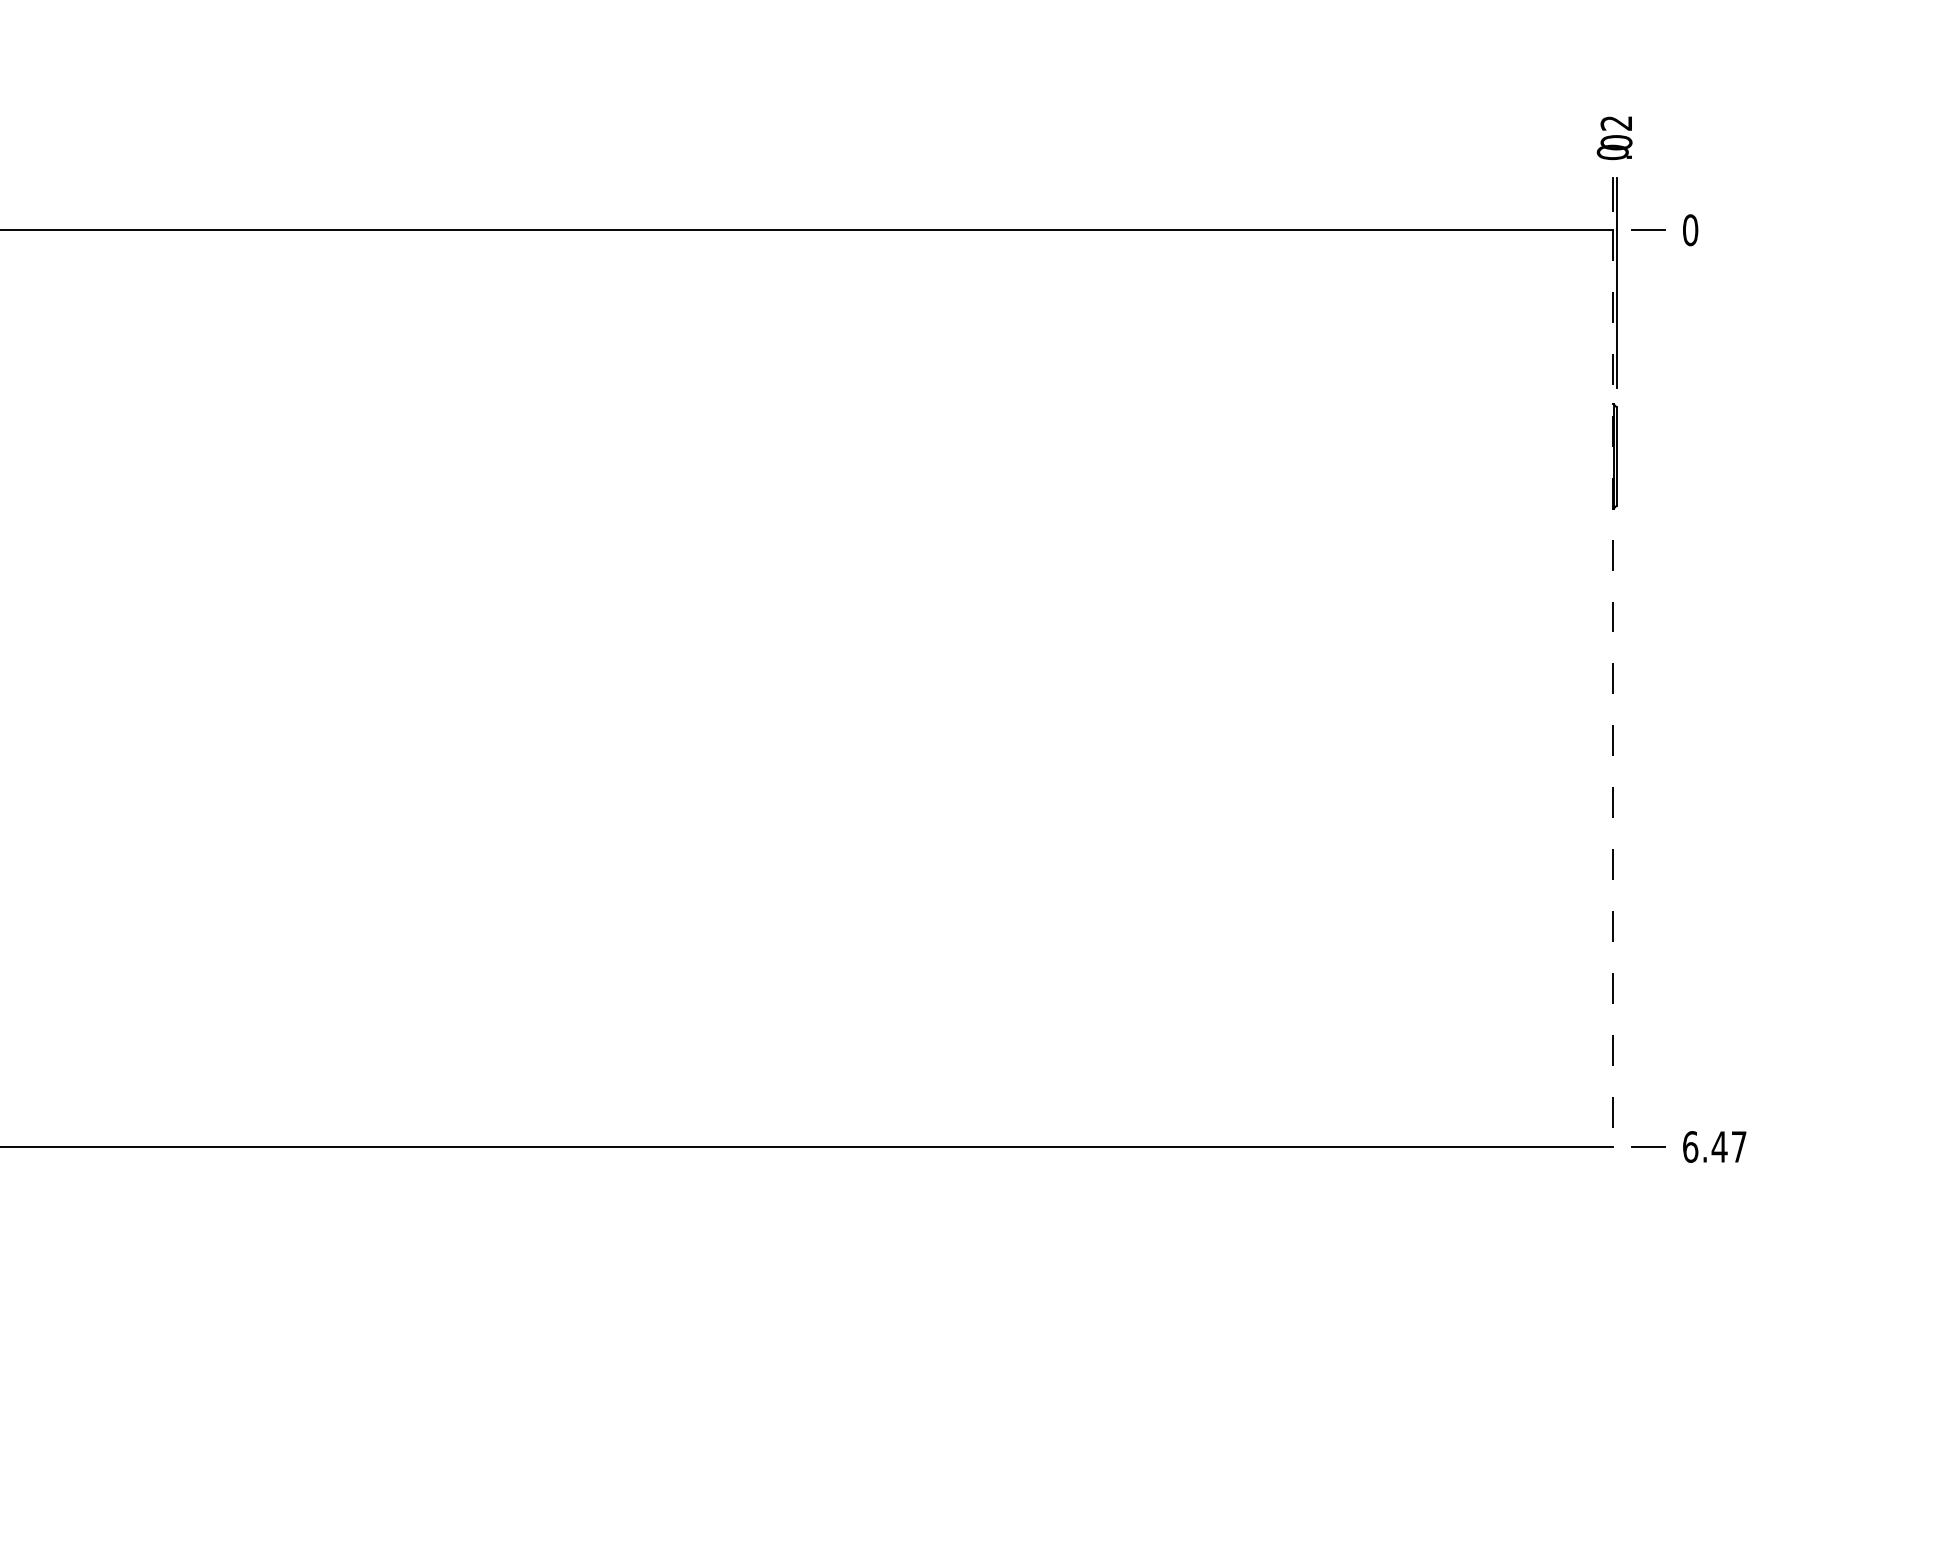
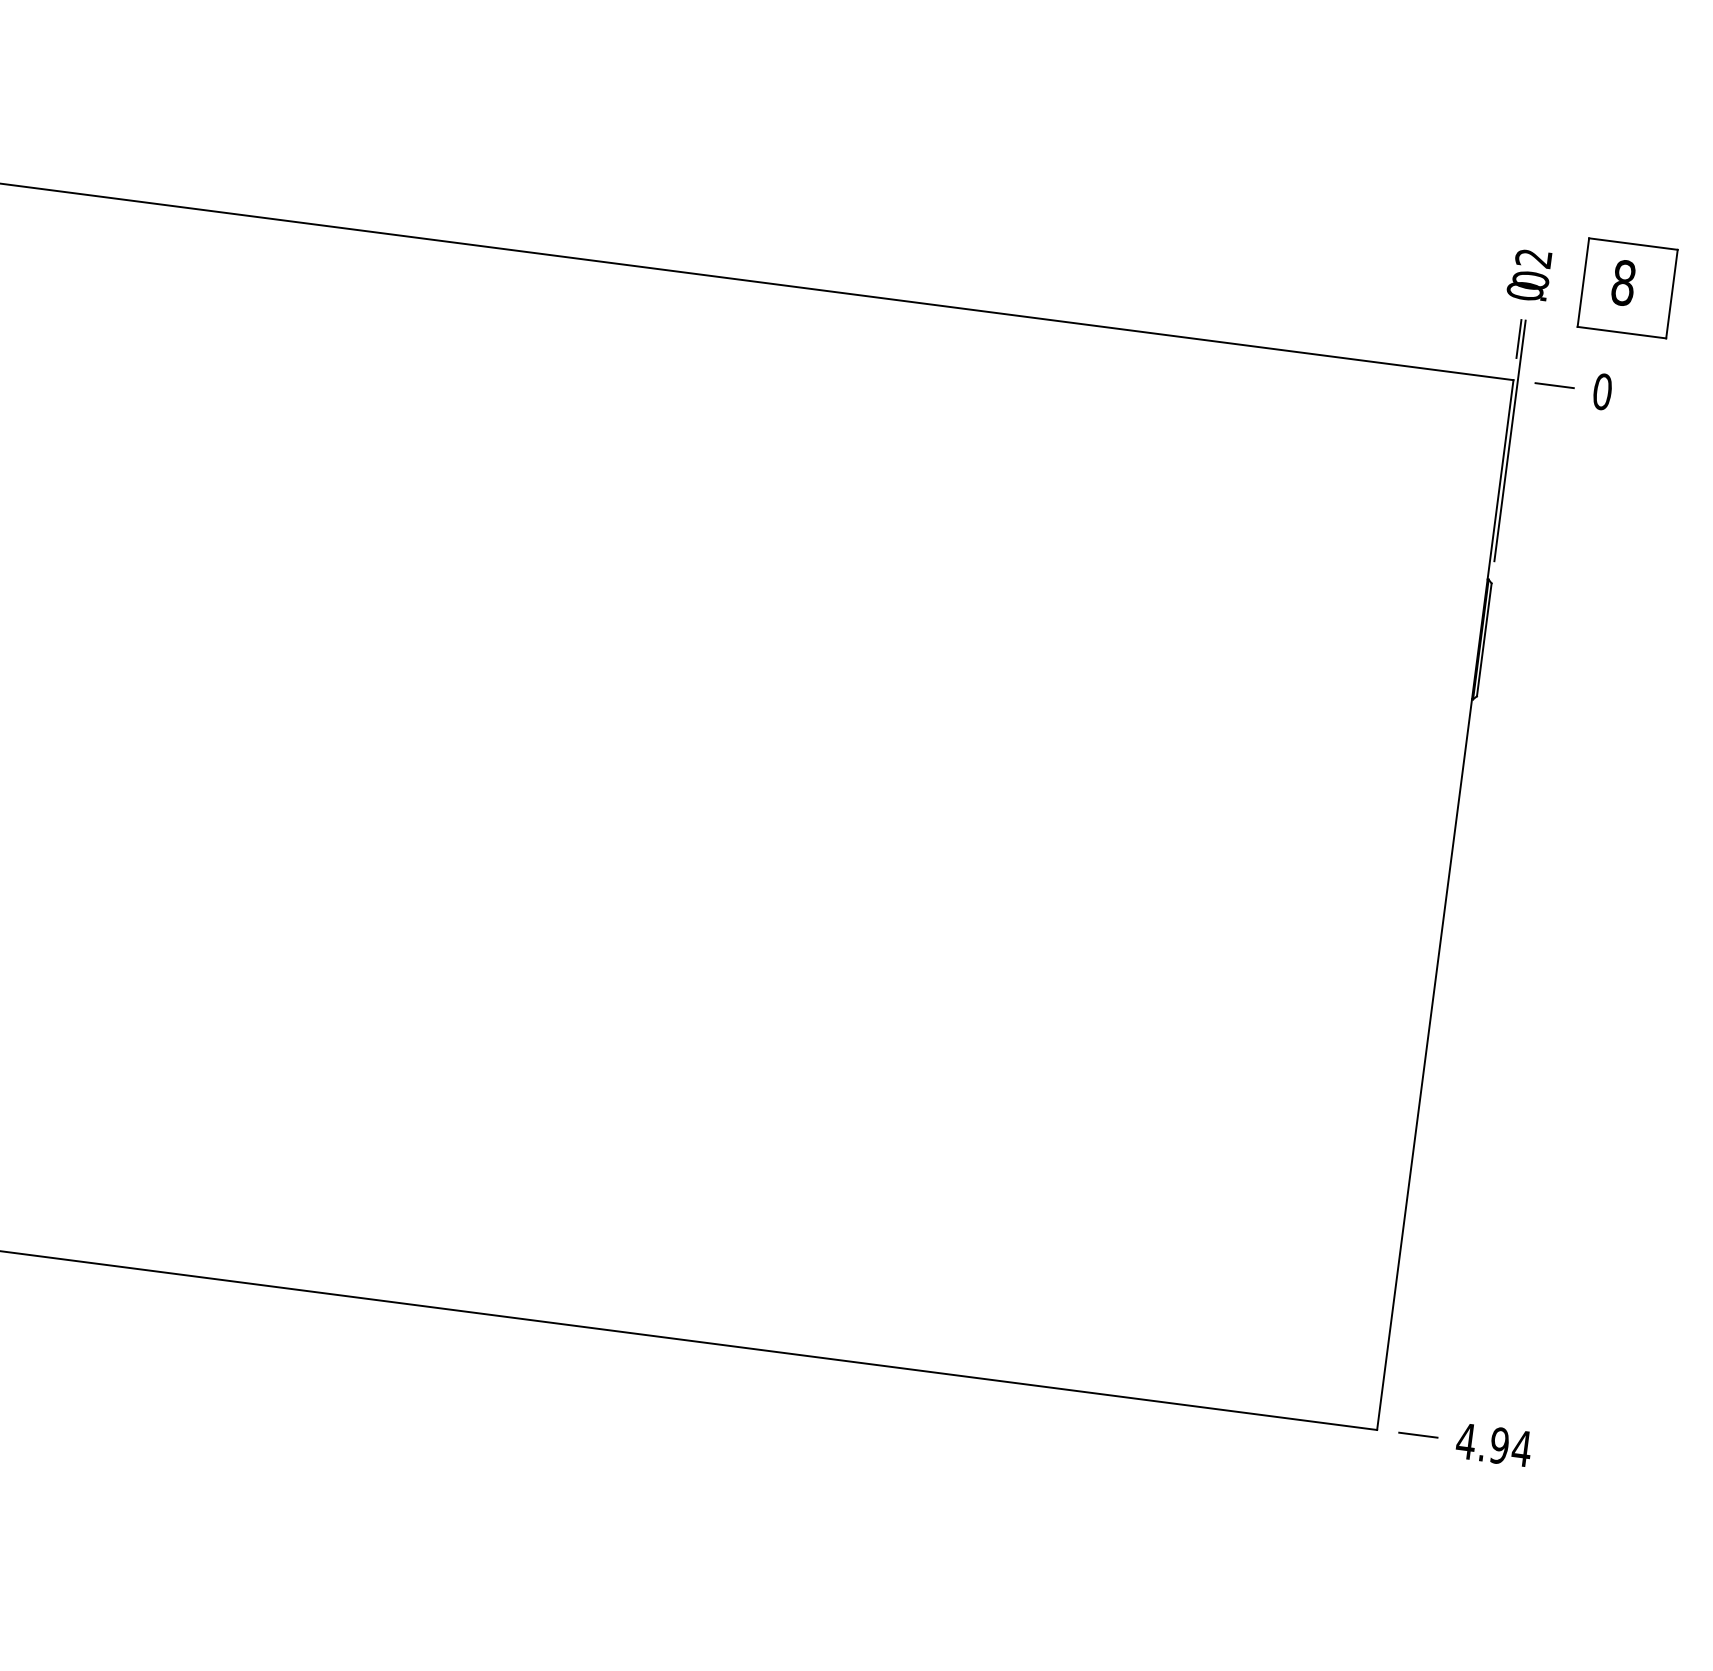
part: (1700, 138) -> (1627, 288), added
line: (1612, 689) -> (1444, 906), dashed -> solid
text: (1714, 1146) -> (1493, 1444), 6.47 -> 4.94

